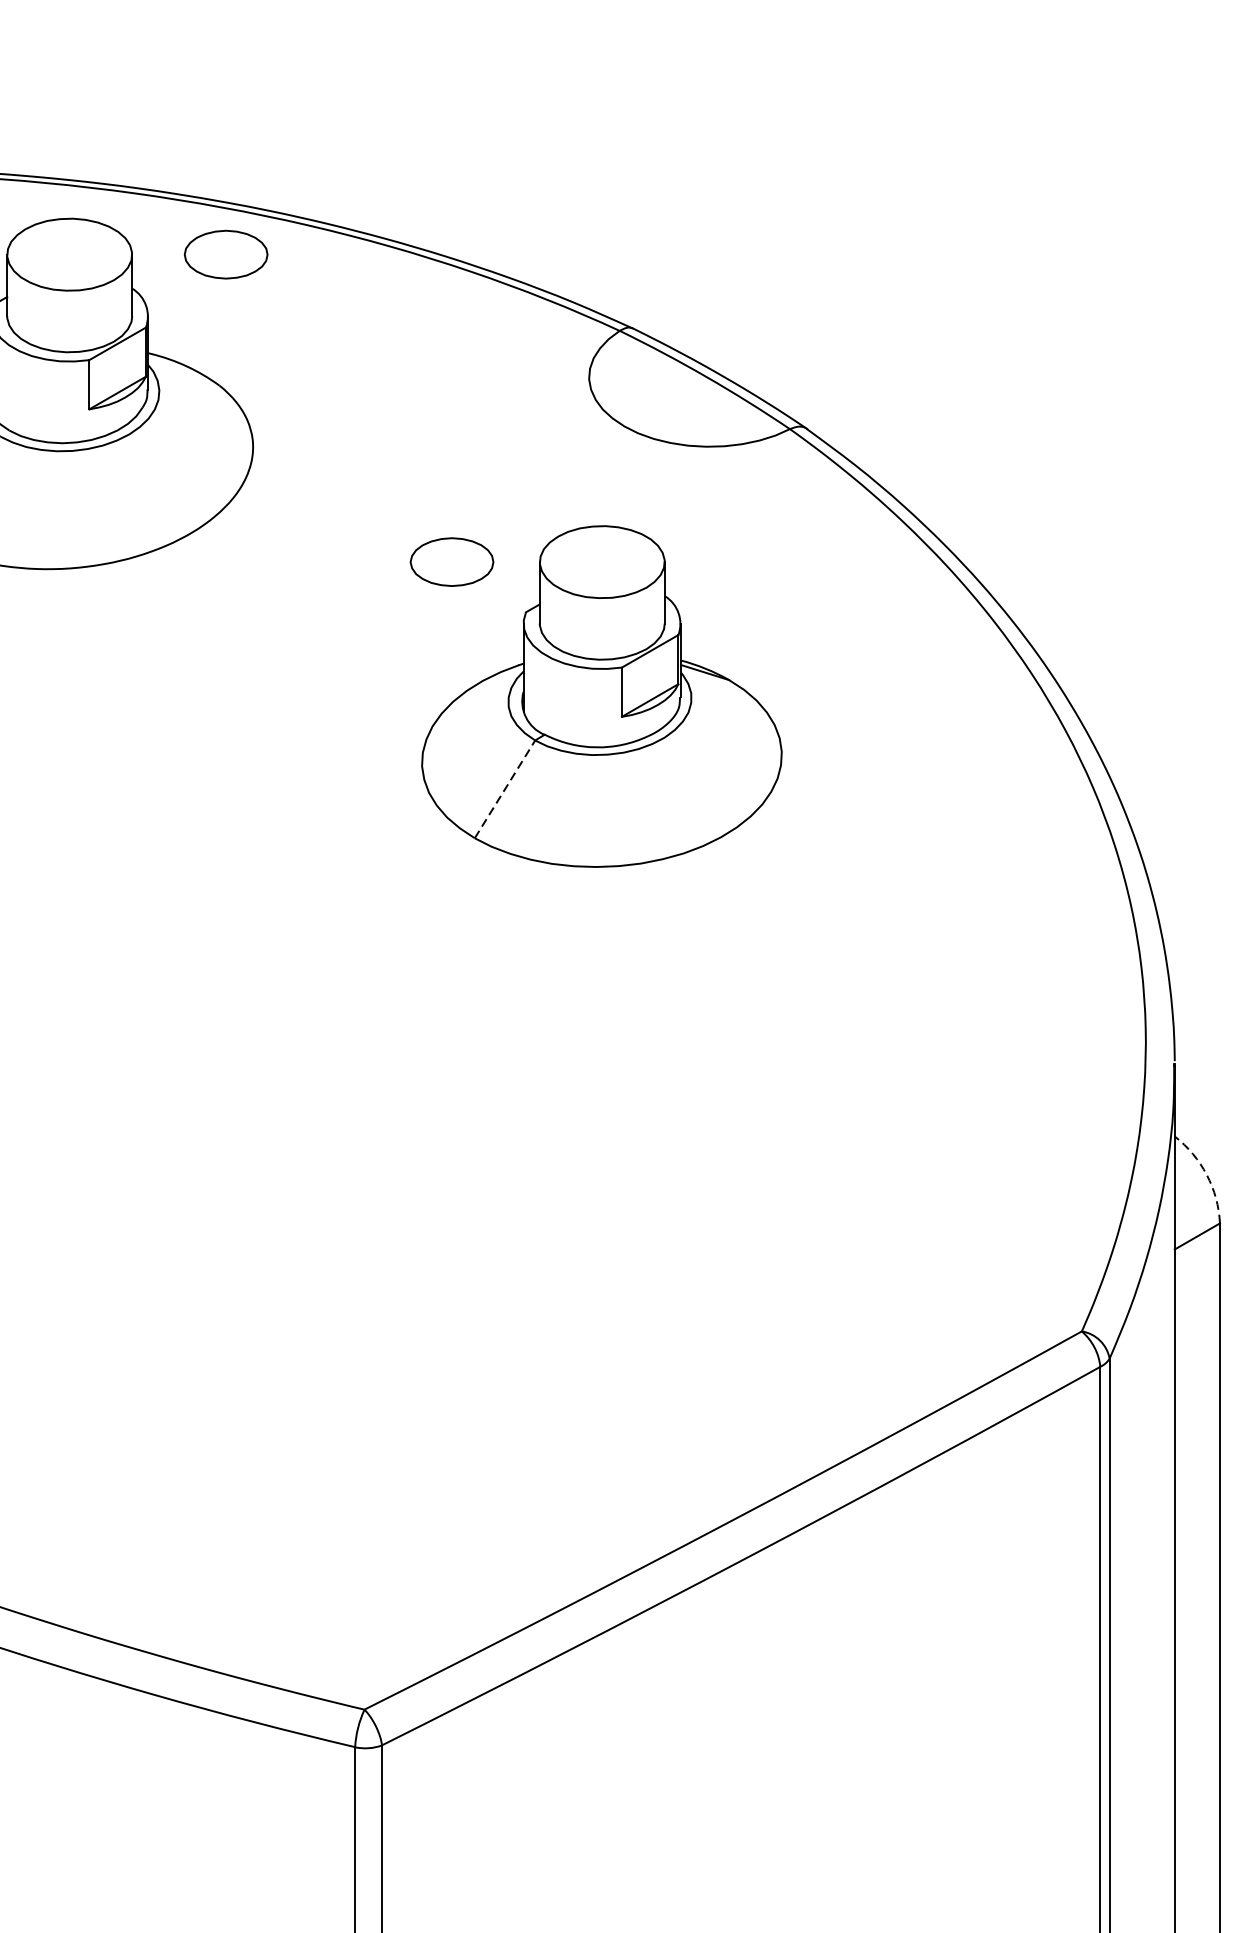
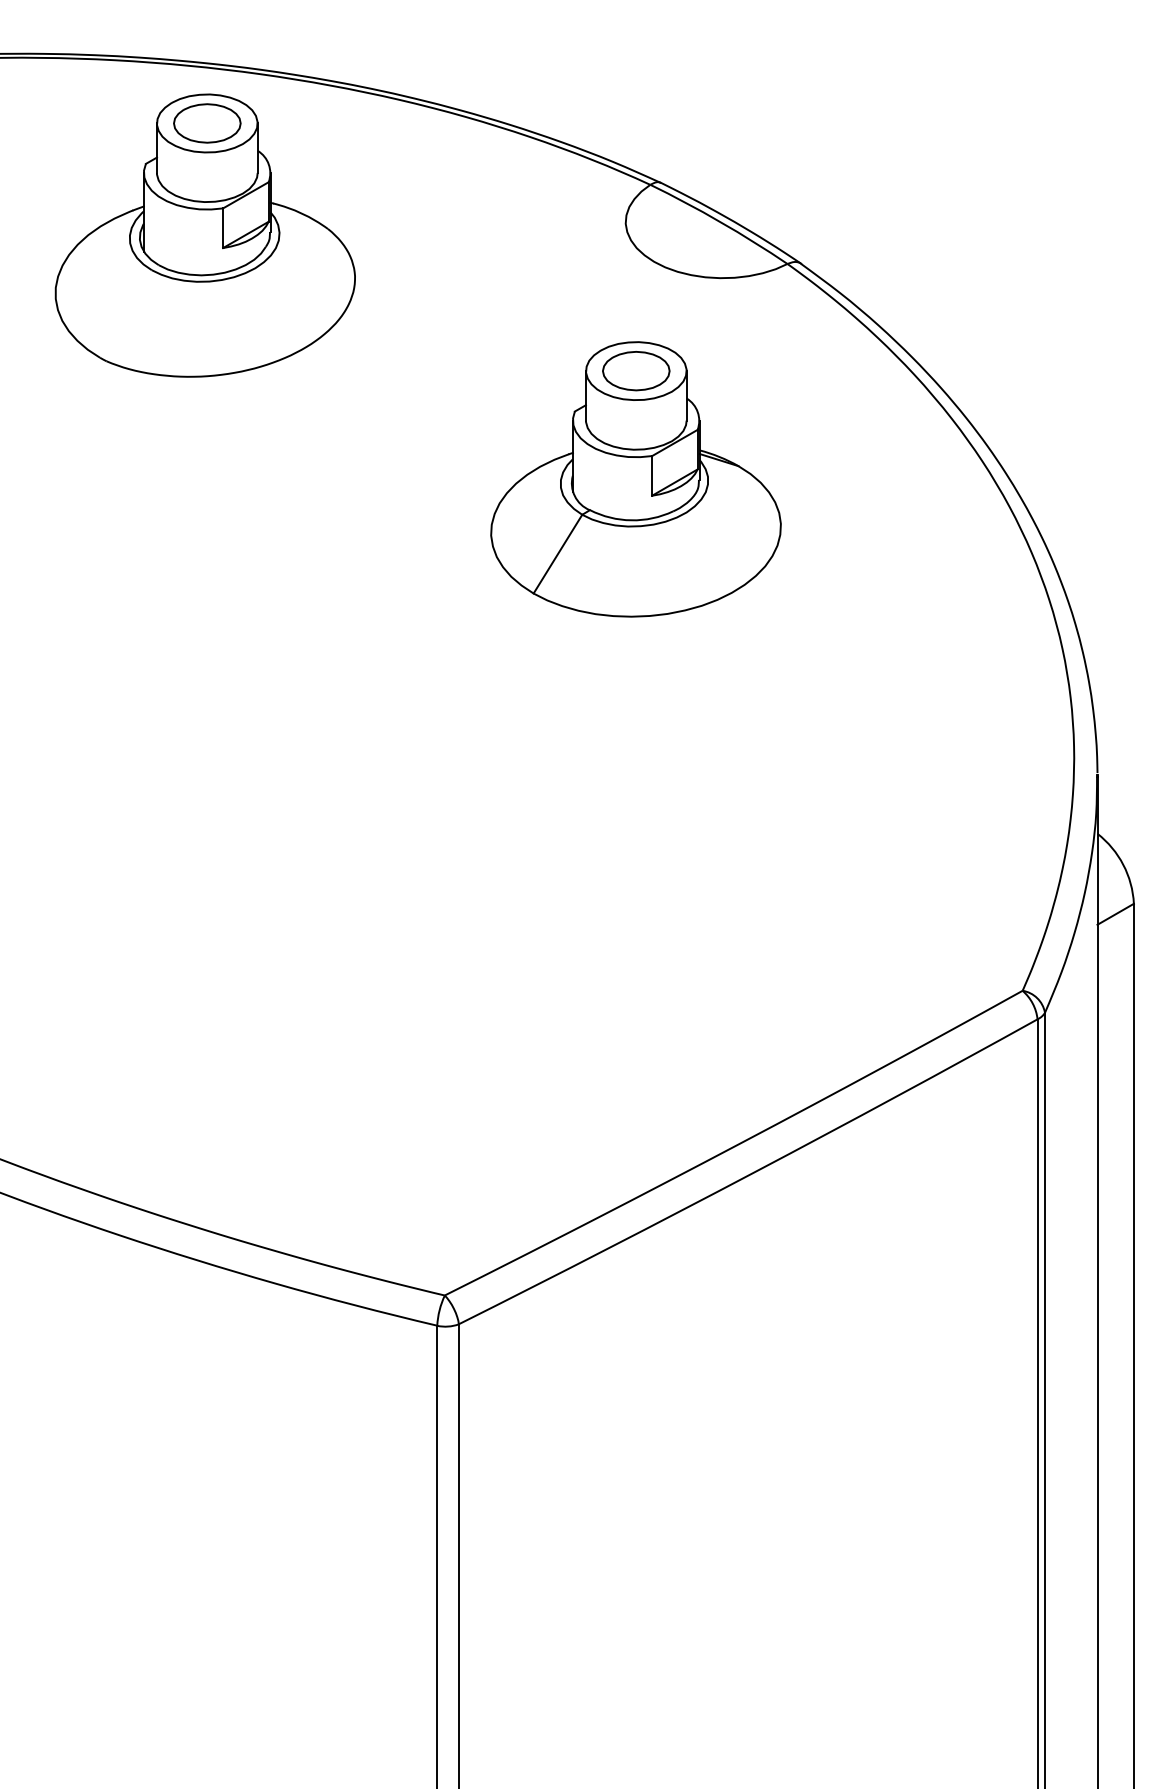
part: (226, 254) -> (207, 123), moved
part: (452, 562) -> (636, 371), moved
line: (505, 788) -> (558, 553), dashed -> solid
arc: (1207, 1174) -> (1123, 864), dashed -> solid

